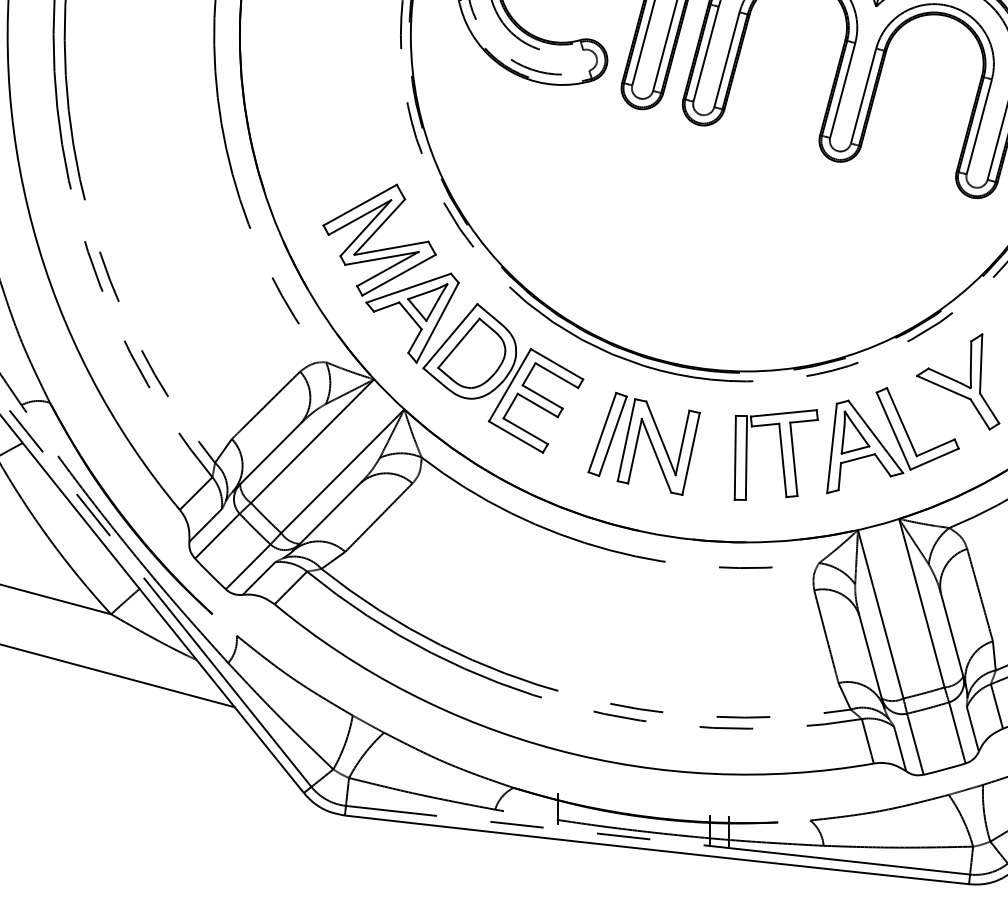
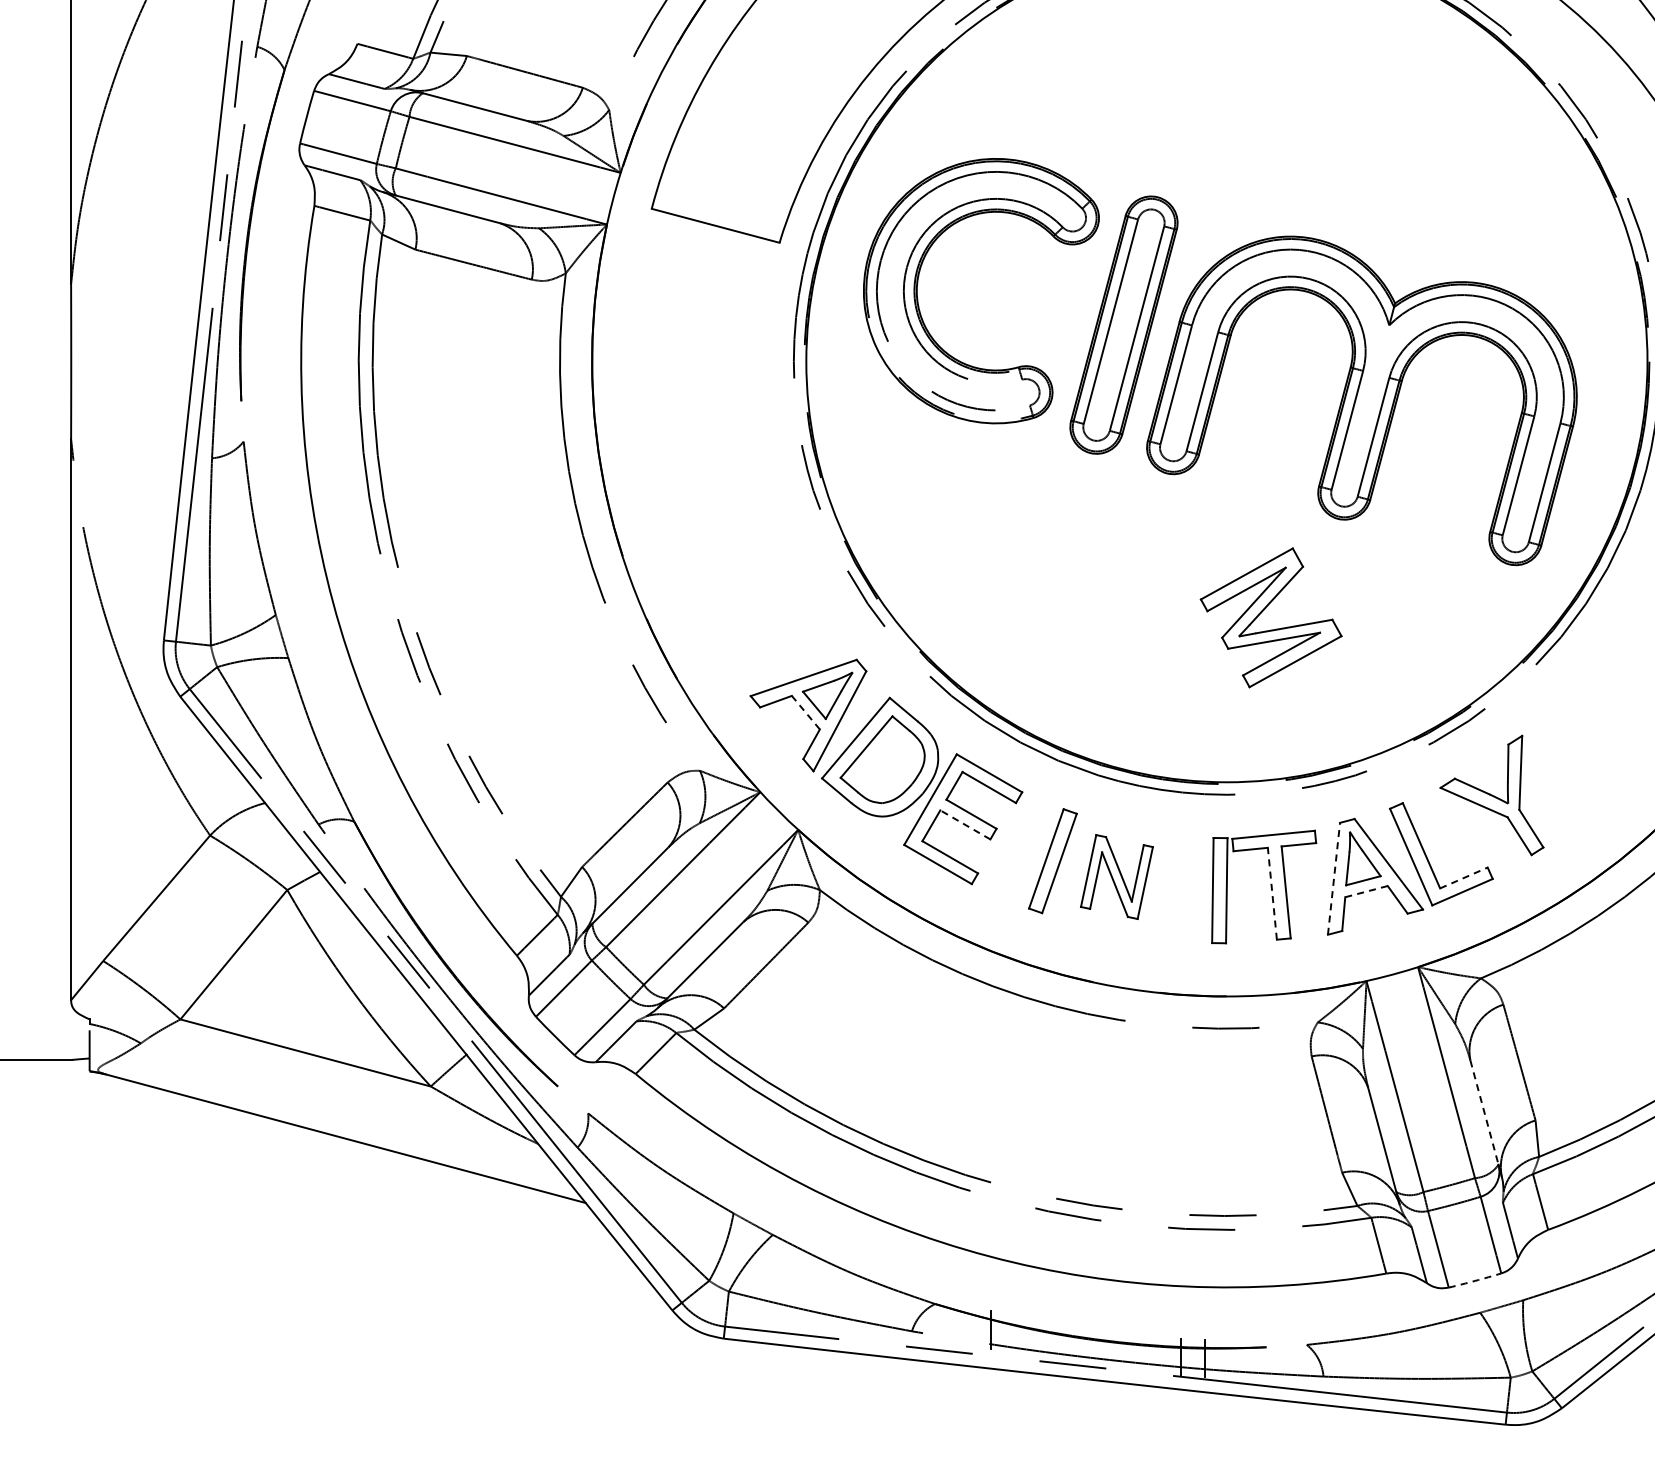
part: (374, 234) -> (1264, 610), moved
line: (410, 315) -> (805, 712), solid -> dashed
line: (537, 405) -> (965, 824), solid -> dashed
part: (658, 446) -> (1116, 876), size x0.7
line: (935, 447) -> (1463, 877), solid -> dashed
line: (832, 448) -> (1334, 878), solid -> dashed
line: (857, 458) -> (1366, 891), solid -> dashed
line: (782, 460) -> (1272, 893), solid -> dashed
line: (952, 635) -> (1484, 1112), solid -> dashed
arc: (944, 769) -> (1475, 1280), solid -> dashed

